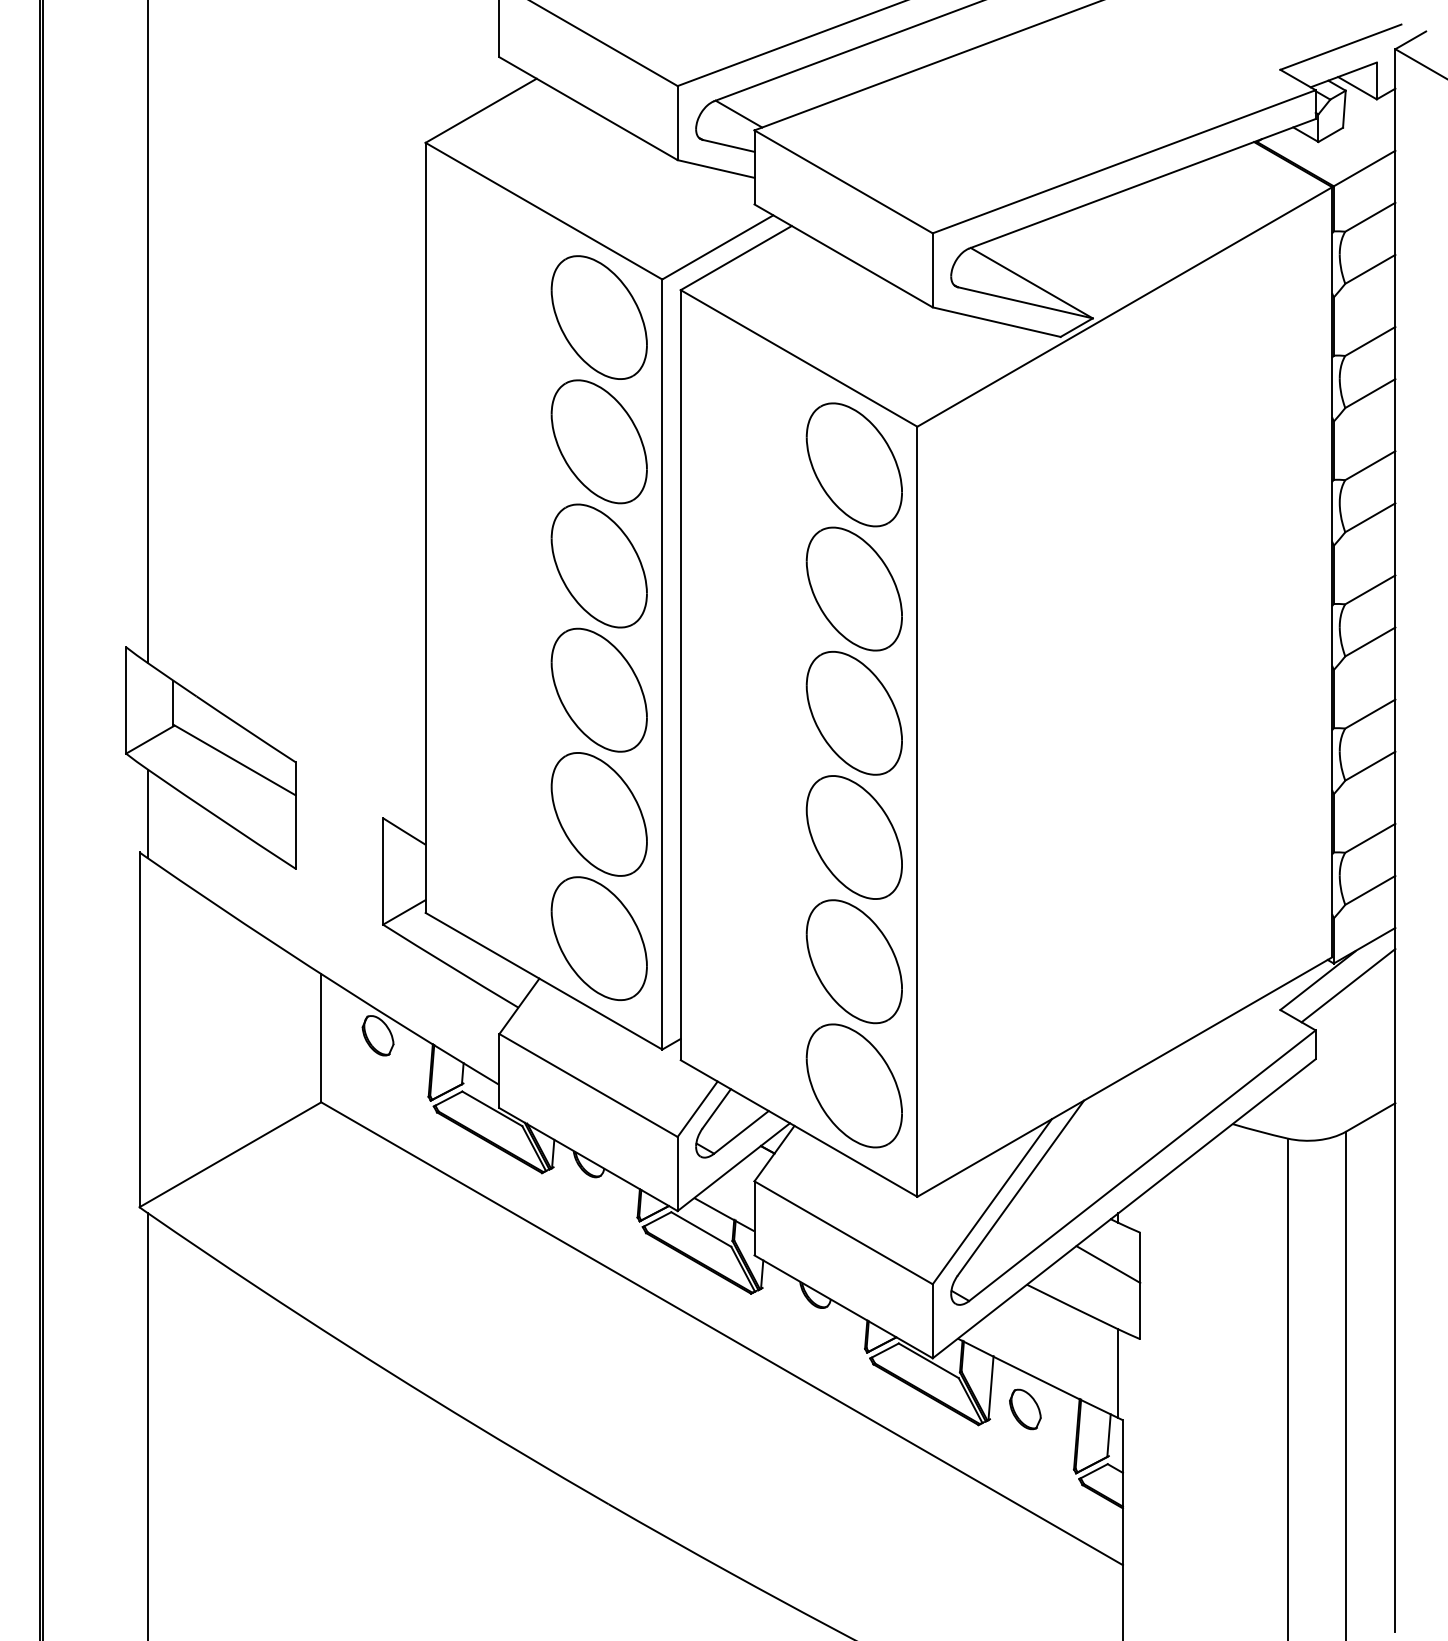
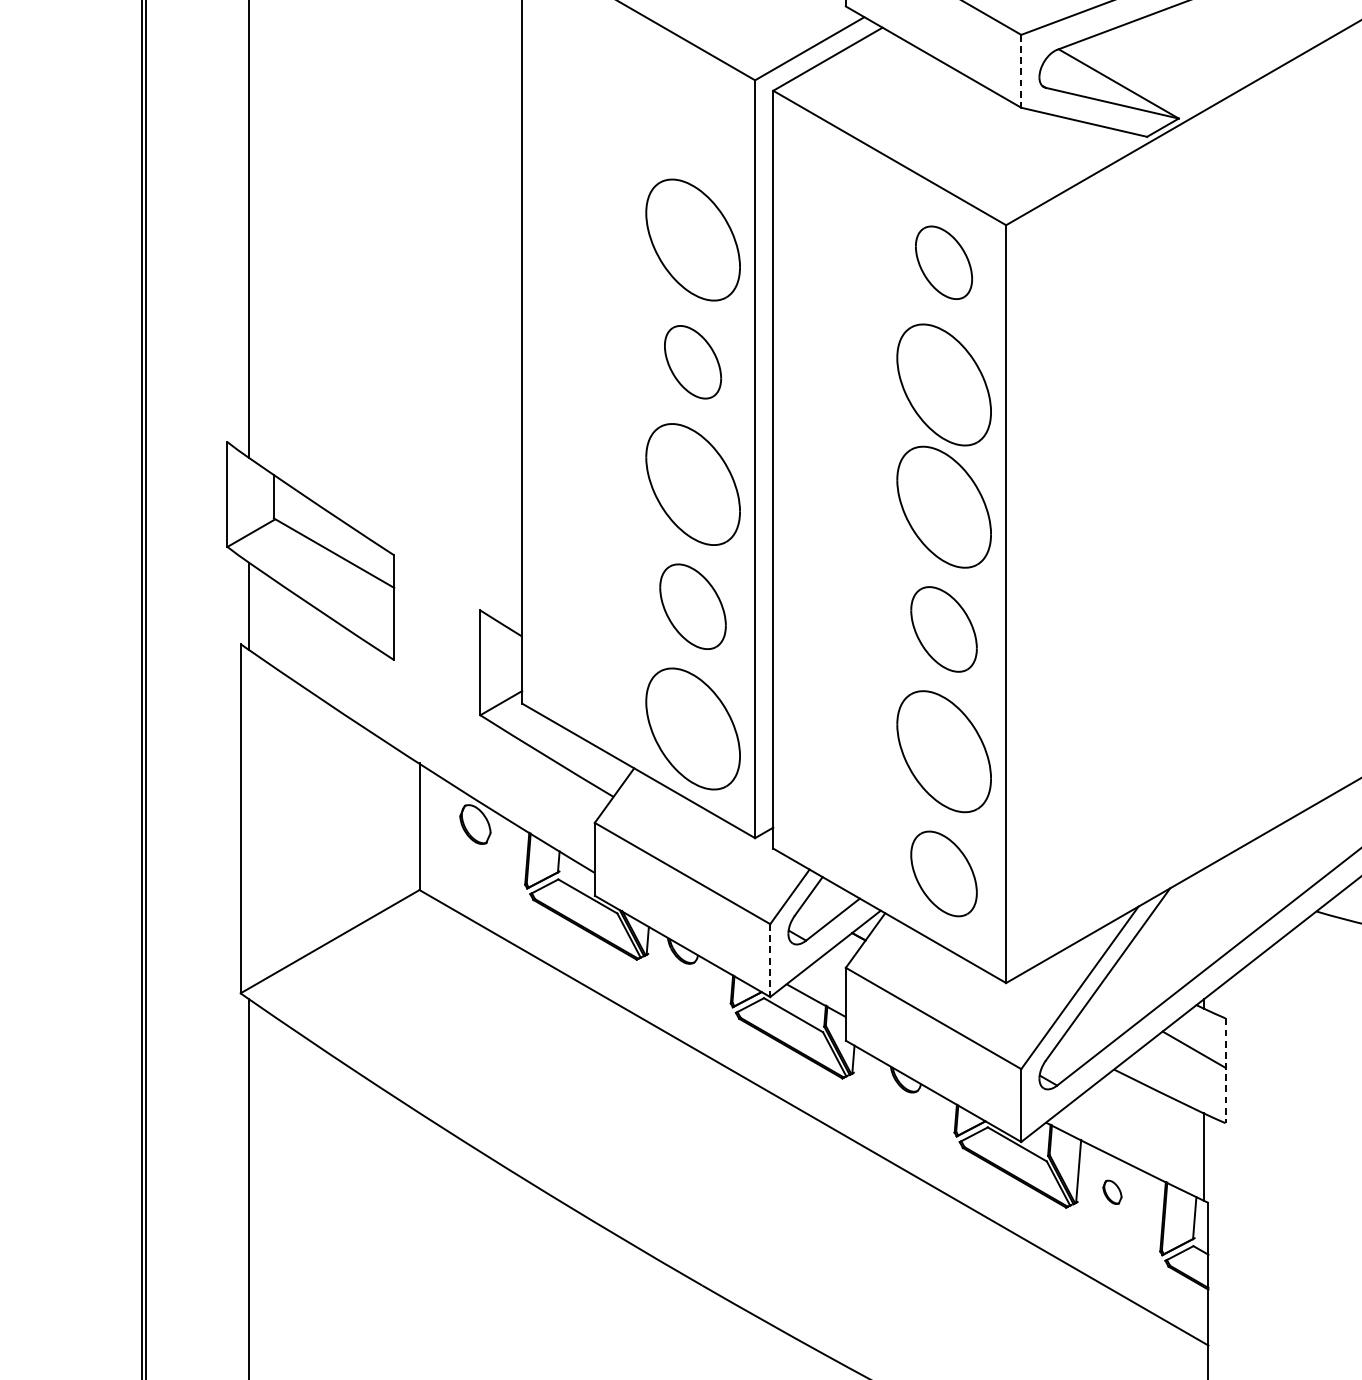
line: (932, 270) -> (1021, 71), solid -> dashed
part: (598, 317) -> (692, 117), removed
part: (853, 464) -> (943, 262), size x0.6
part: (598, 565) -> (692, 361), size x0.6
part: (598, 814) -> (692, 606), size x0.7
part: (853, 837) -> (943, 629), size x0.7
part: (853, 1085) -> (943, 873), size x0.7
line: (677, 1174) -> (770, 961), solid -> dashed
line: (1140, 1286) -> (1225, 1071), solid -> dashed
part: (1025, 1409) -> (1112, 1192), size x0.6

